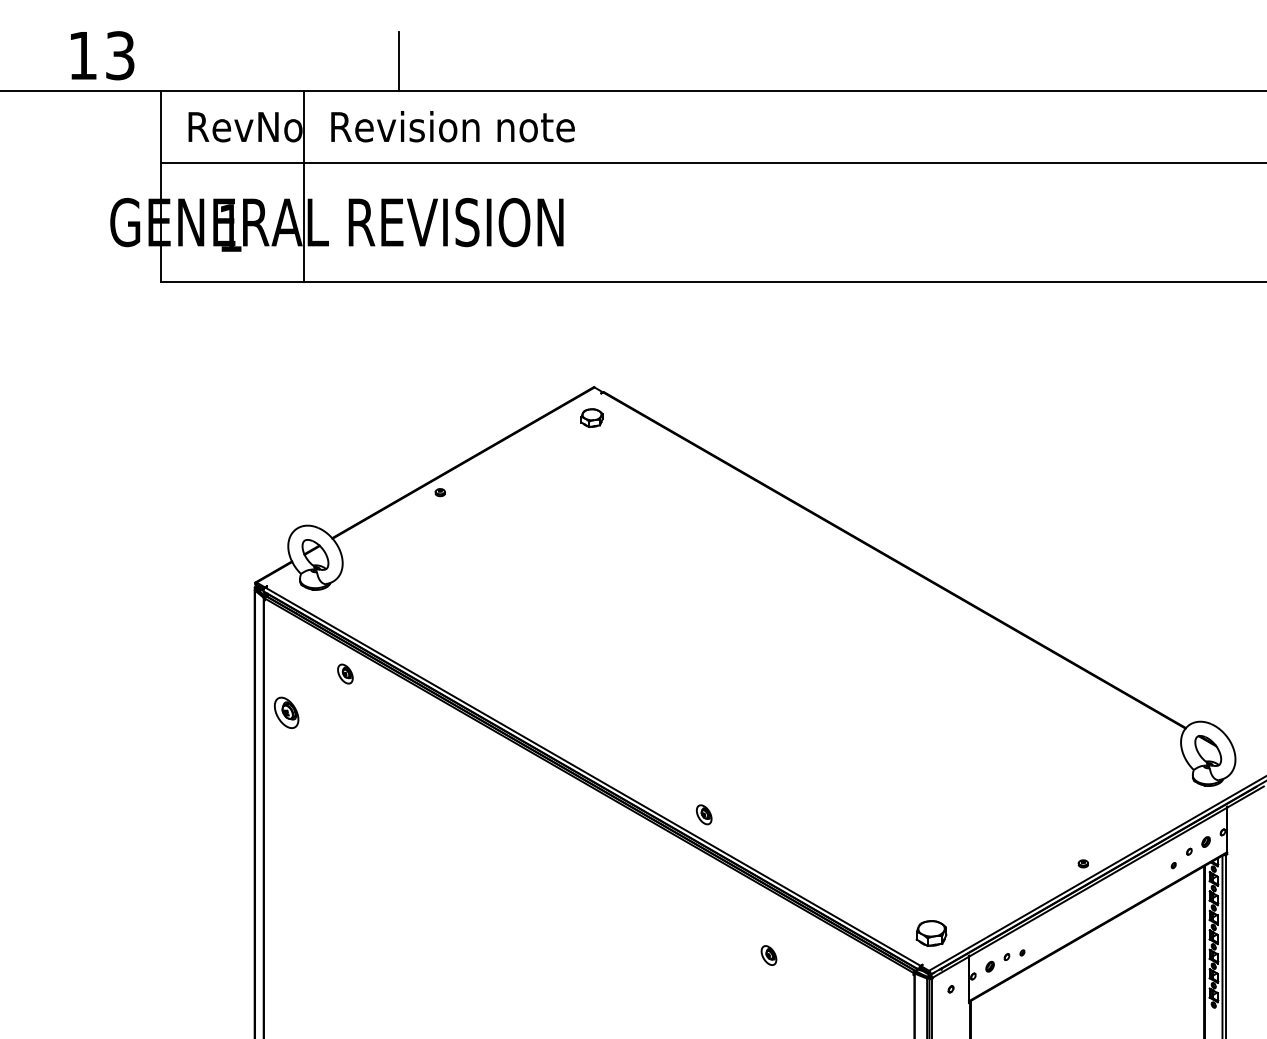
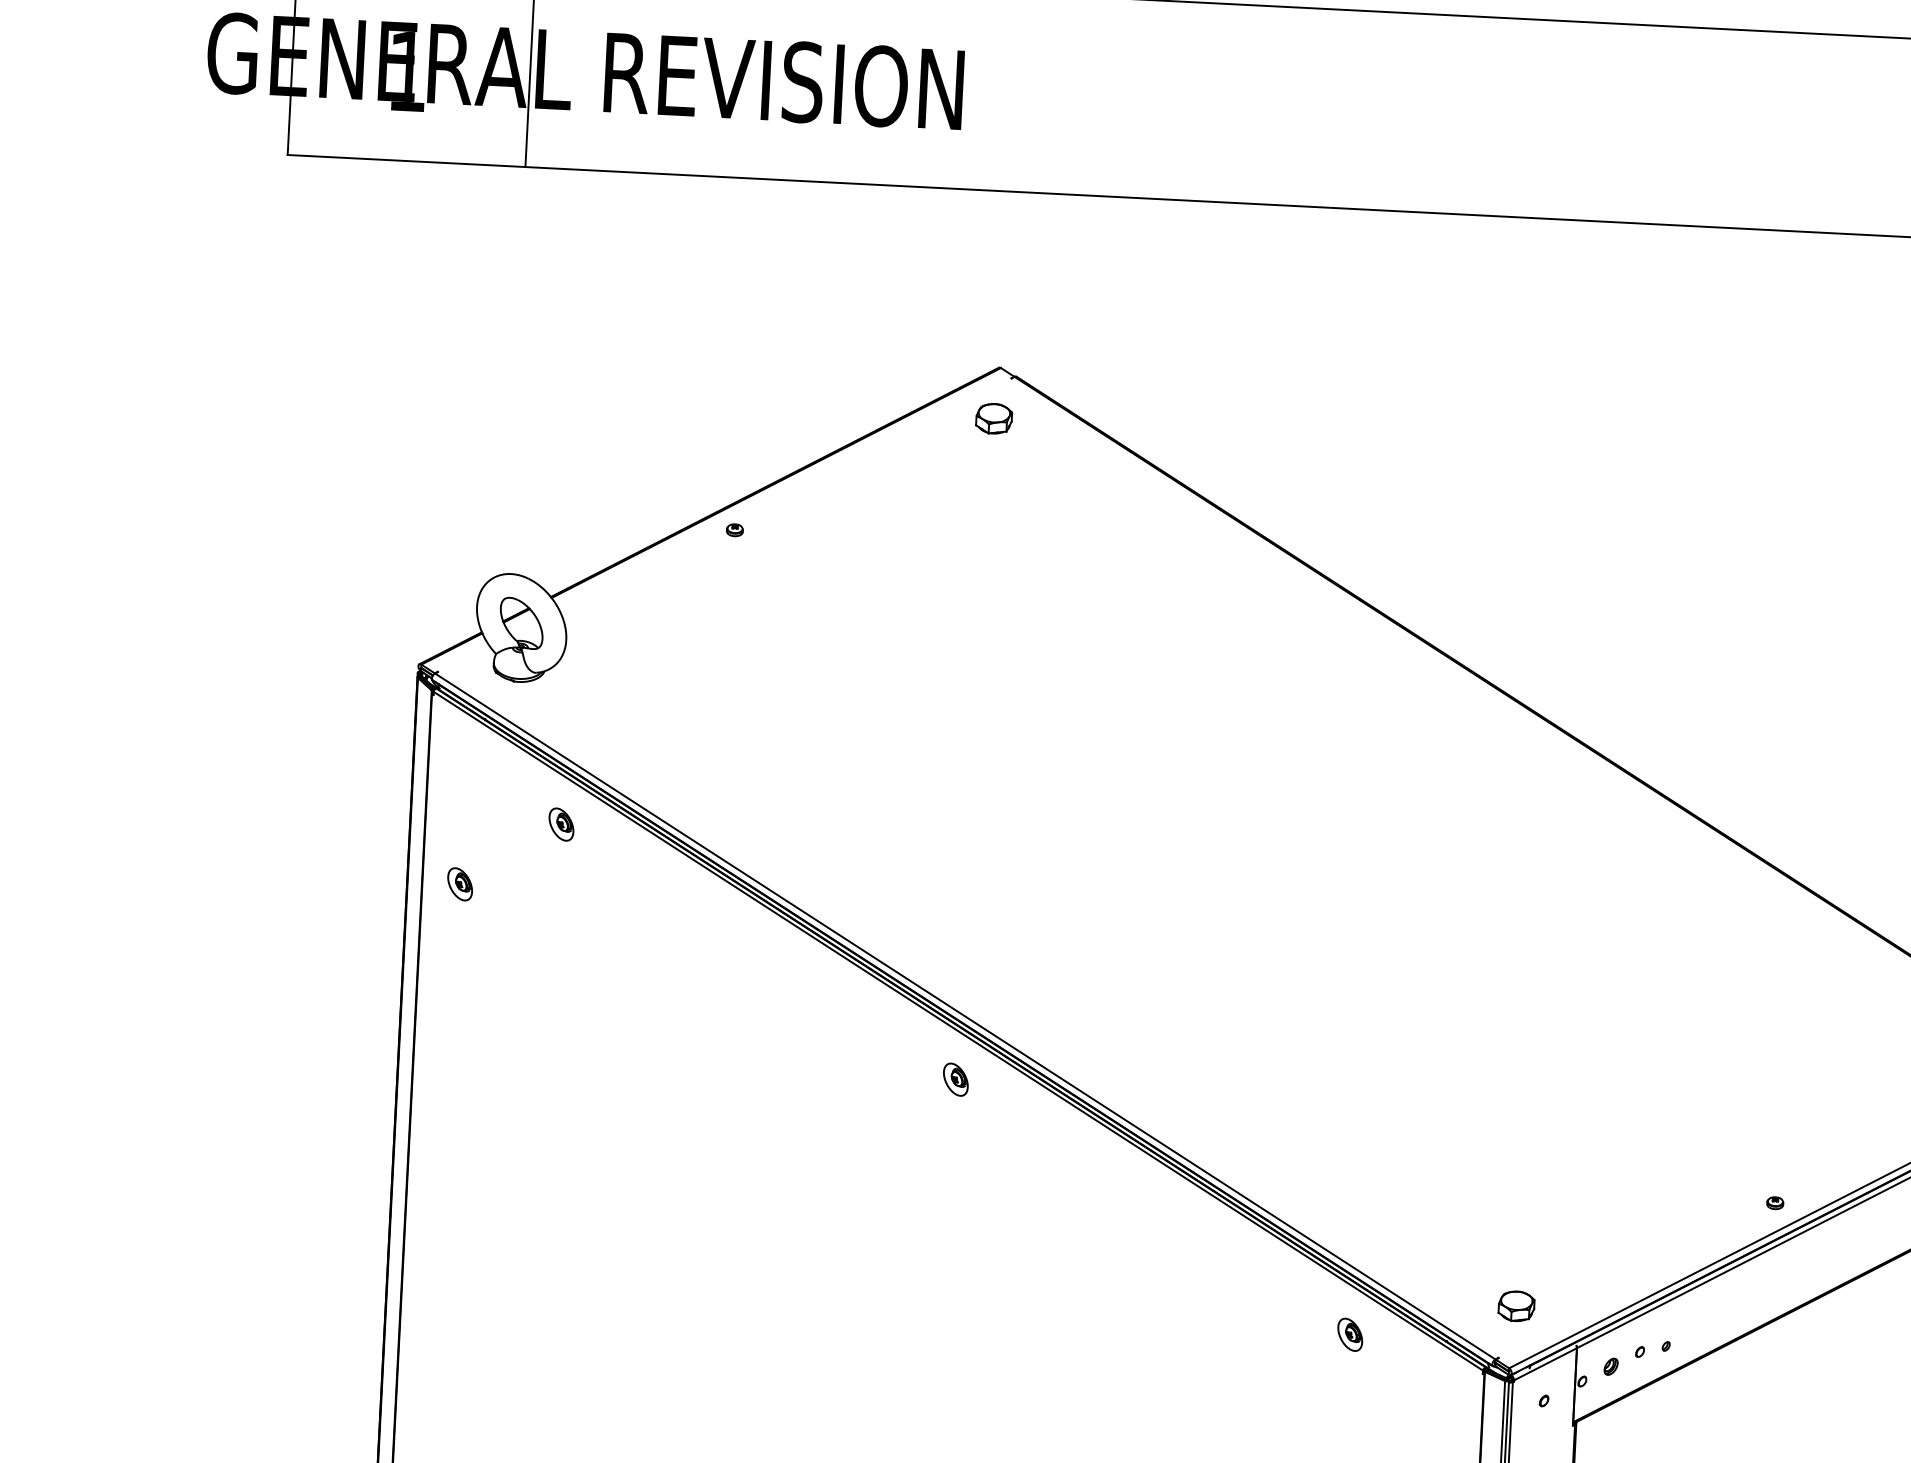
part: (286, 712) -> (460, 883), size x0.62
part: (704, 814) -> (956, 1079), moved
part: (931, 933) -> (1516, 1306), size x0.71
part: (768, 955) -> (1349, 1334), moved

